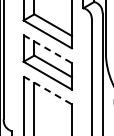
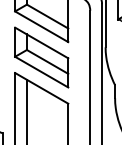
line: (47, 49) -> (41, 43), dashed -> solid
line: (47, 90) -> (41, 88), dashed -> solid

